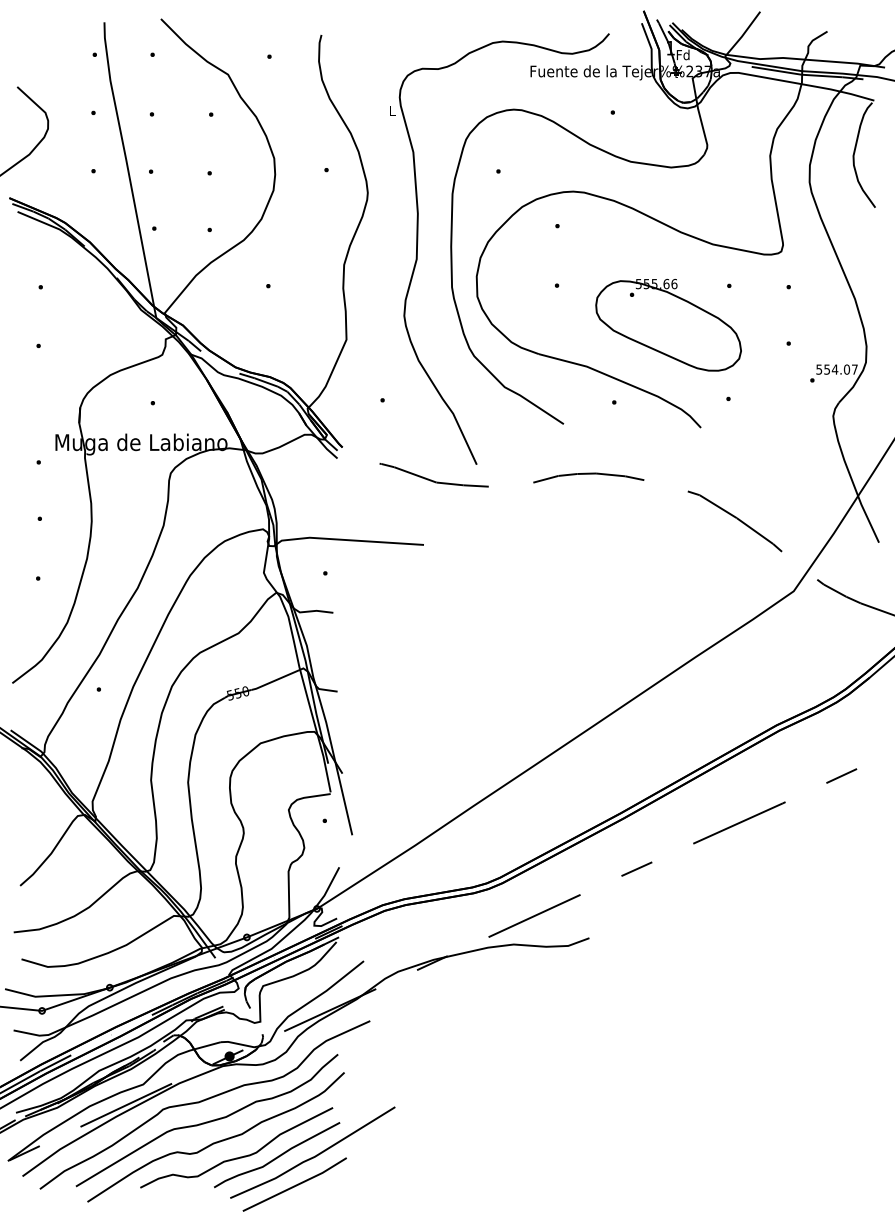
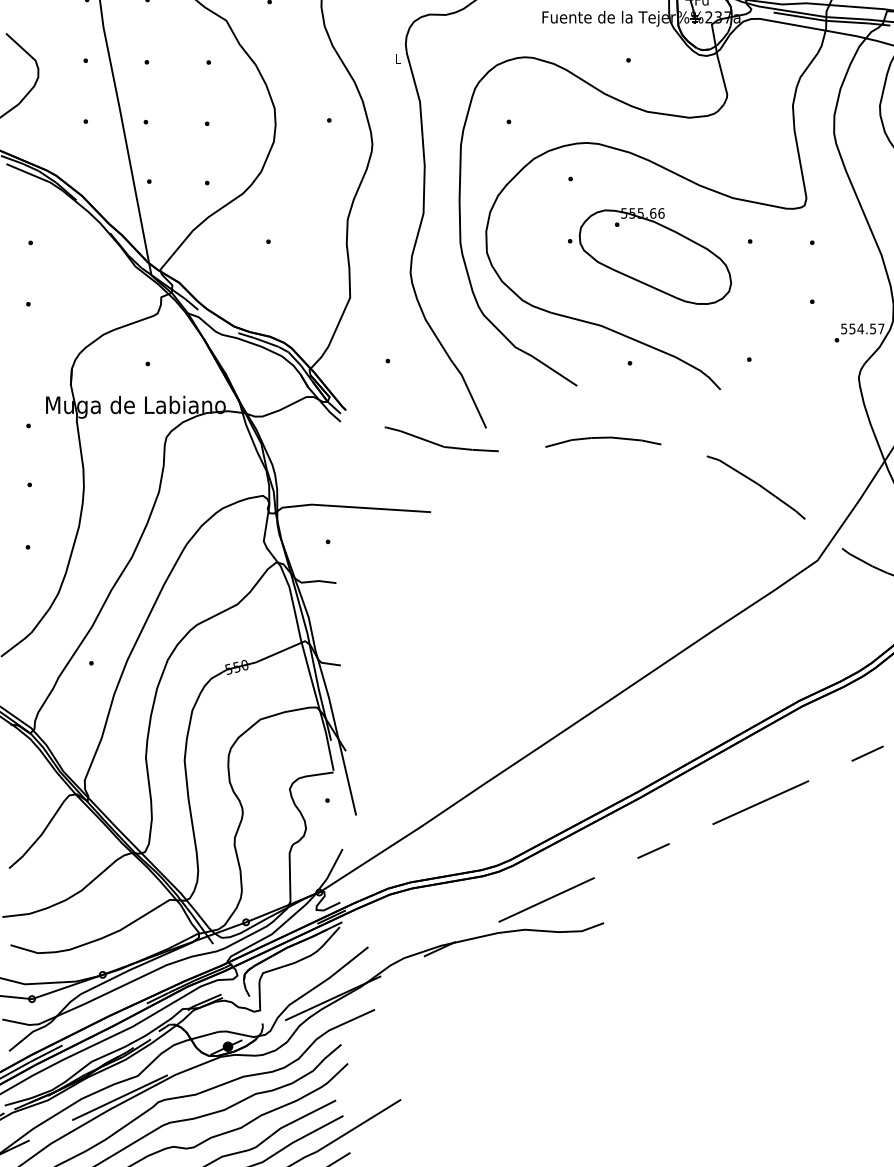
part: (668, 325) -> (655, 256), moved
text: (846, 369) -> (872, 328), 554.07 -> 554.57

